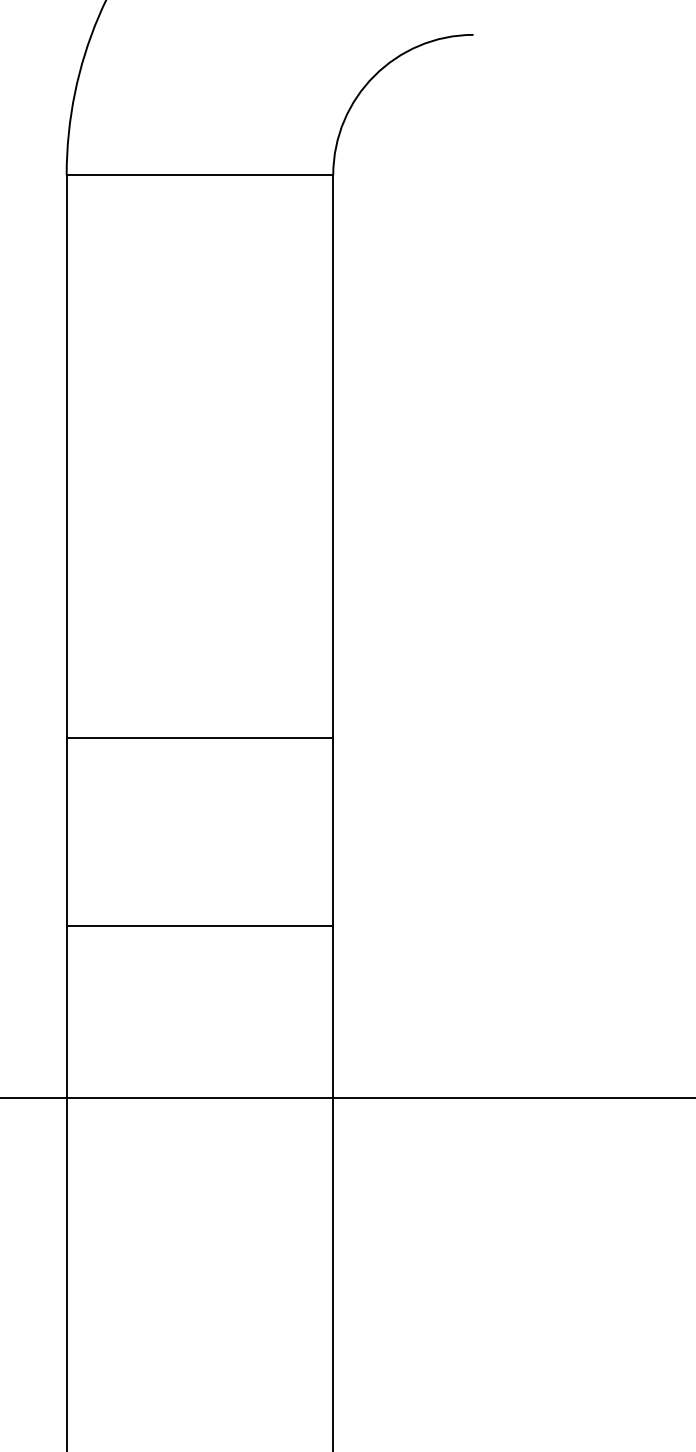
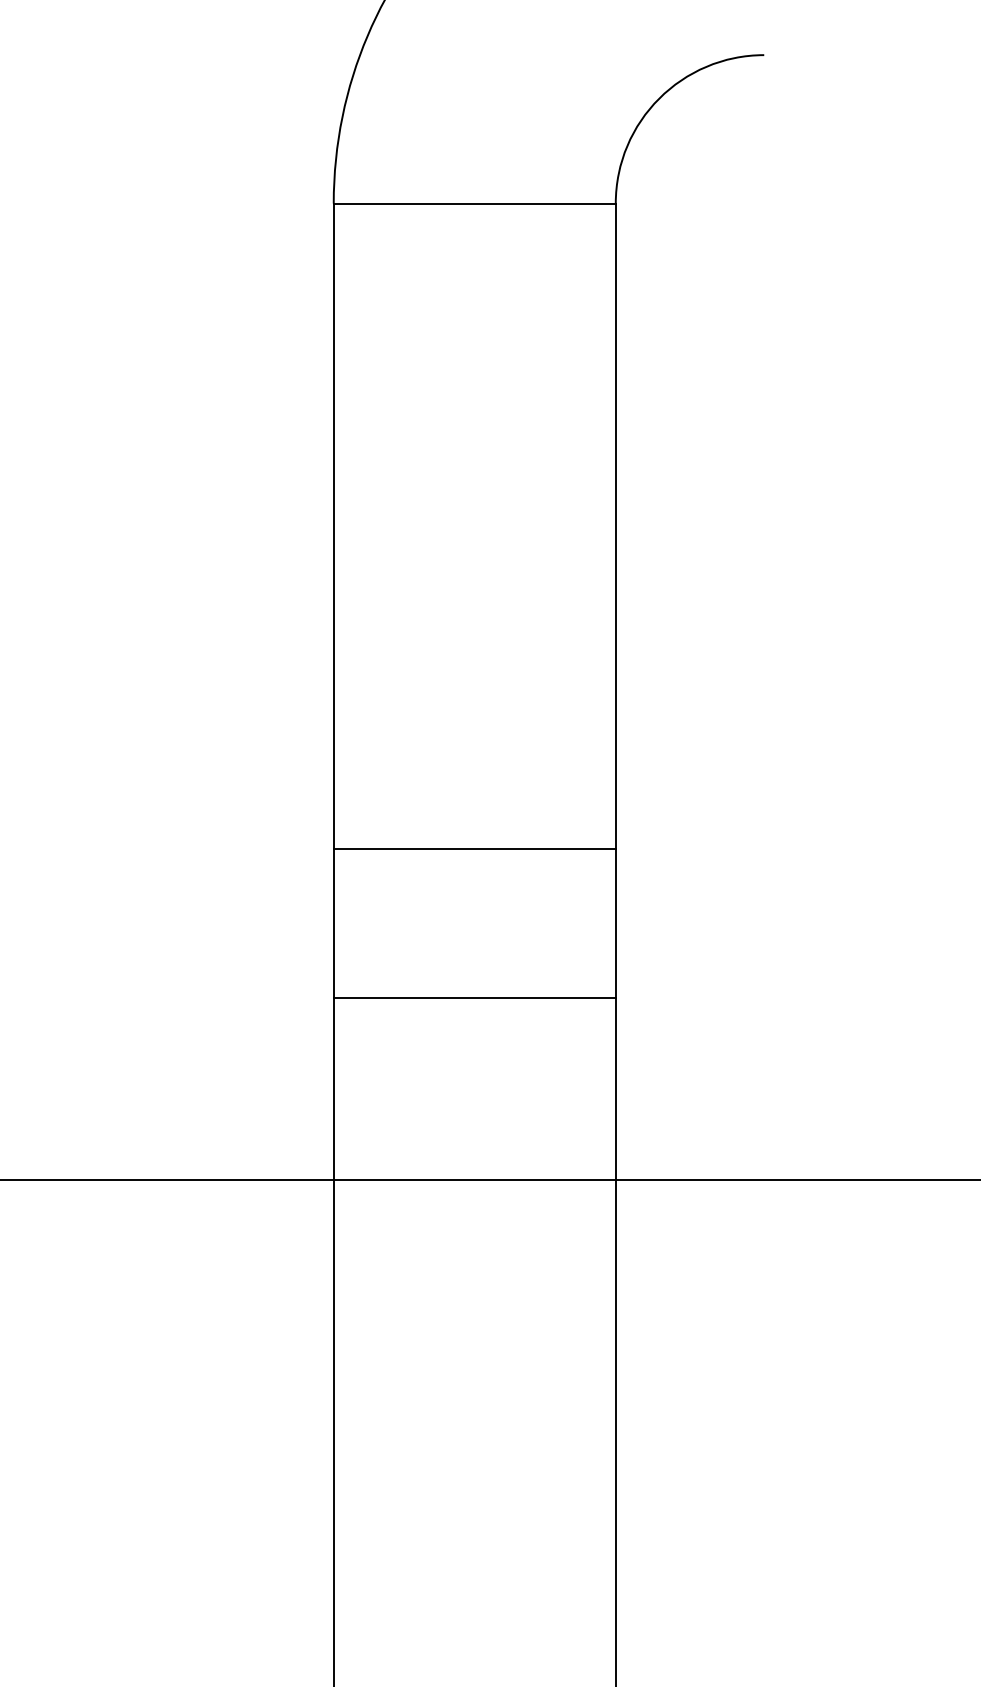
line: (199, 738) -> (474, 849), moved

